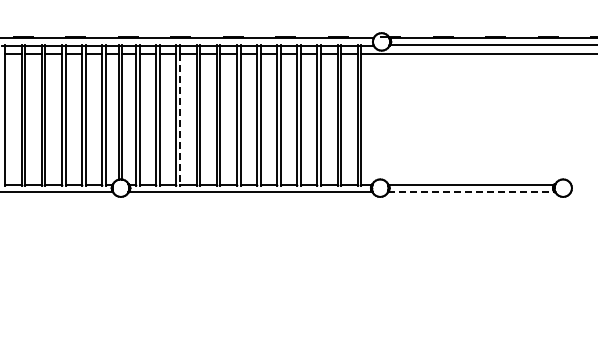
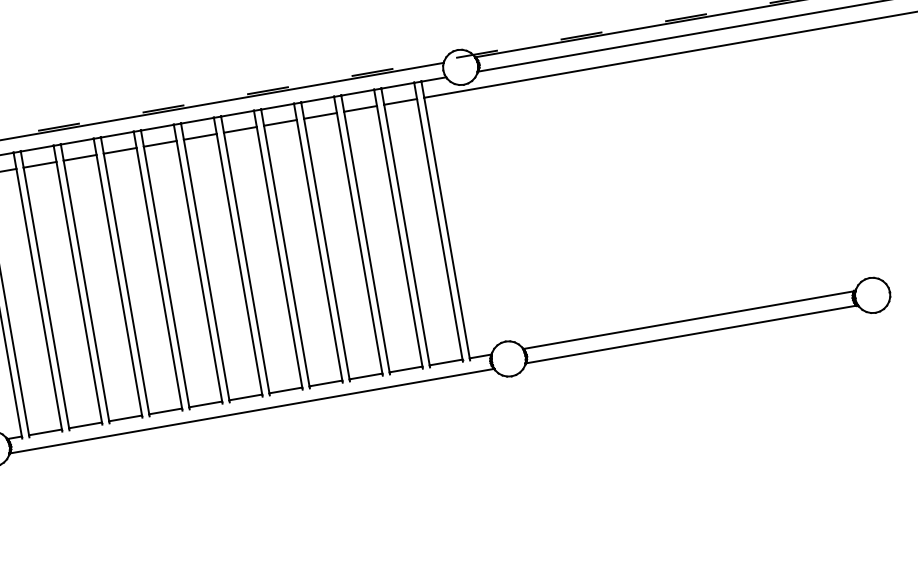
line: (180, 119) -> (87, 291), dashed -> solid
line: (471, 191) -> (691, 333), dashed -> solid

